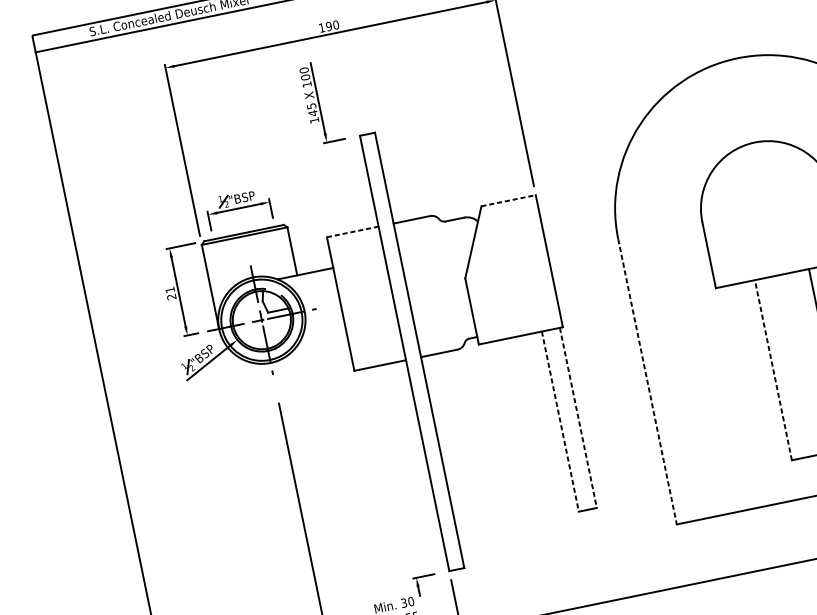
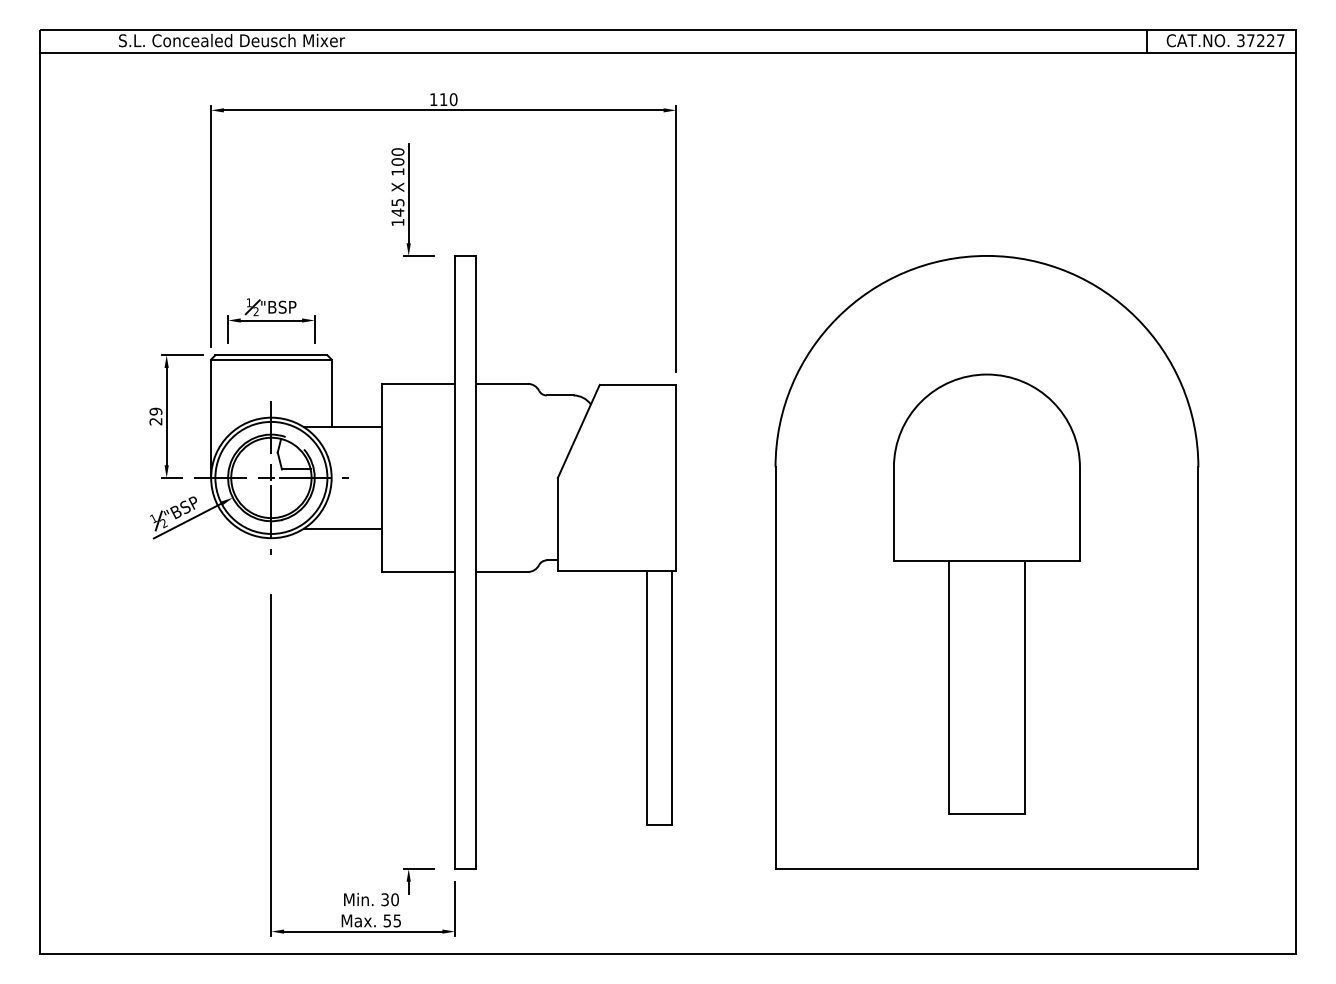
text: (328, 26) -> (443, 99), 190 -> 110
line: (508, 200) -> (638, 384), dashed -> solid
line: (353, 231) -> (419, 383), dashed -> solid
text: (169, 289) -> (155, 411), 21 -> 29
line: (319, 345) -> (342, 528), added
line: (773, 370) -> (948, 687), dashed -> solid
line: (647, 382) -> (775, 668), dashed -> solid
line: (578, 417) -> (672, 697), dashed -> solid
line: (560, 421) -> (646, 697), dashed -> solid

